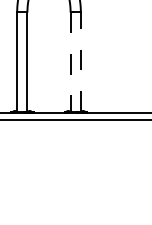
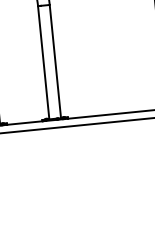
line: (70, 62) -> (43, 63), dashed -> solid
line: (80, 62) -> (55, 62), dashed -> solid

